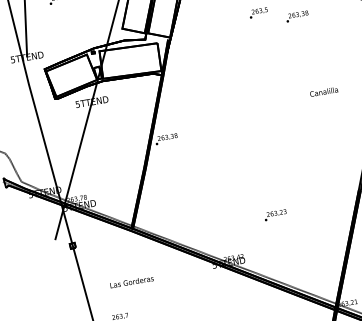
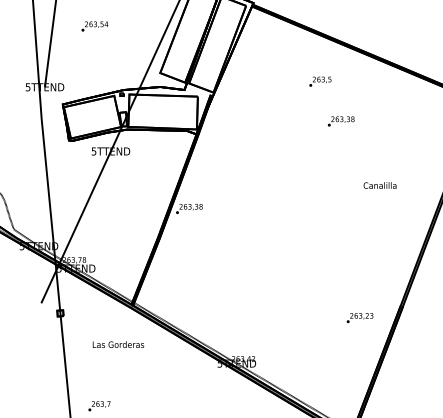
text: (297, 16) -> (341, 121), moved
text: (275, 215) -> (359, 318), moved
text: (131, 281) -> (118, 344), moved

